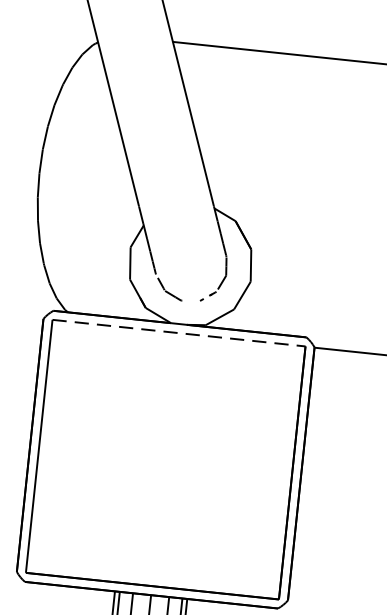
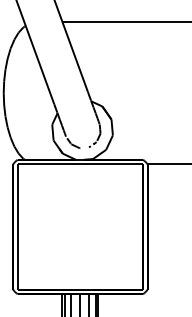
line: (179, 333) -> (80, 164), dashed -> solid

